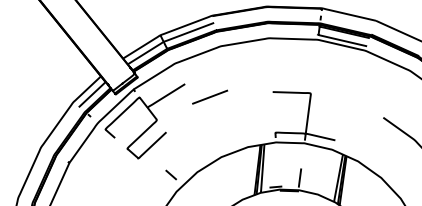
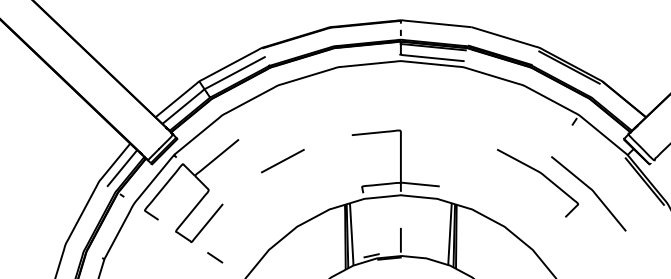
line: (209, 97) -> (282, 161), moved
line: (171, 174) -> (215, 257), moved

